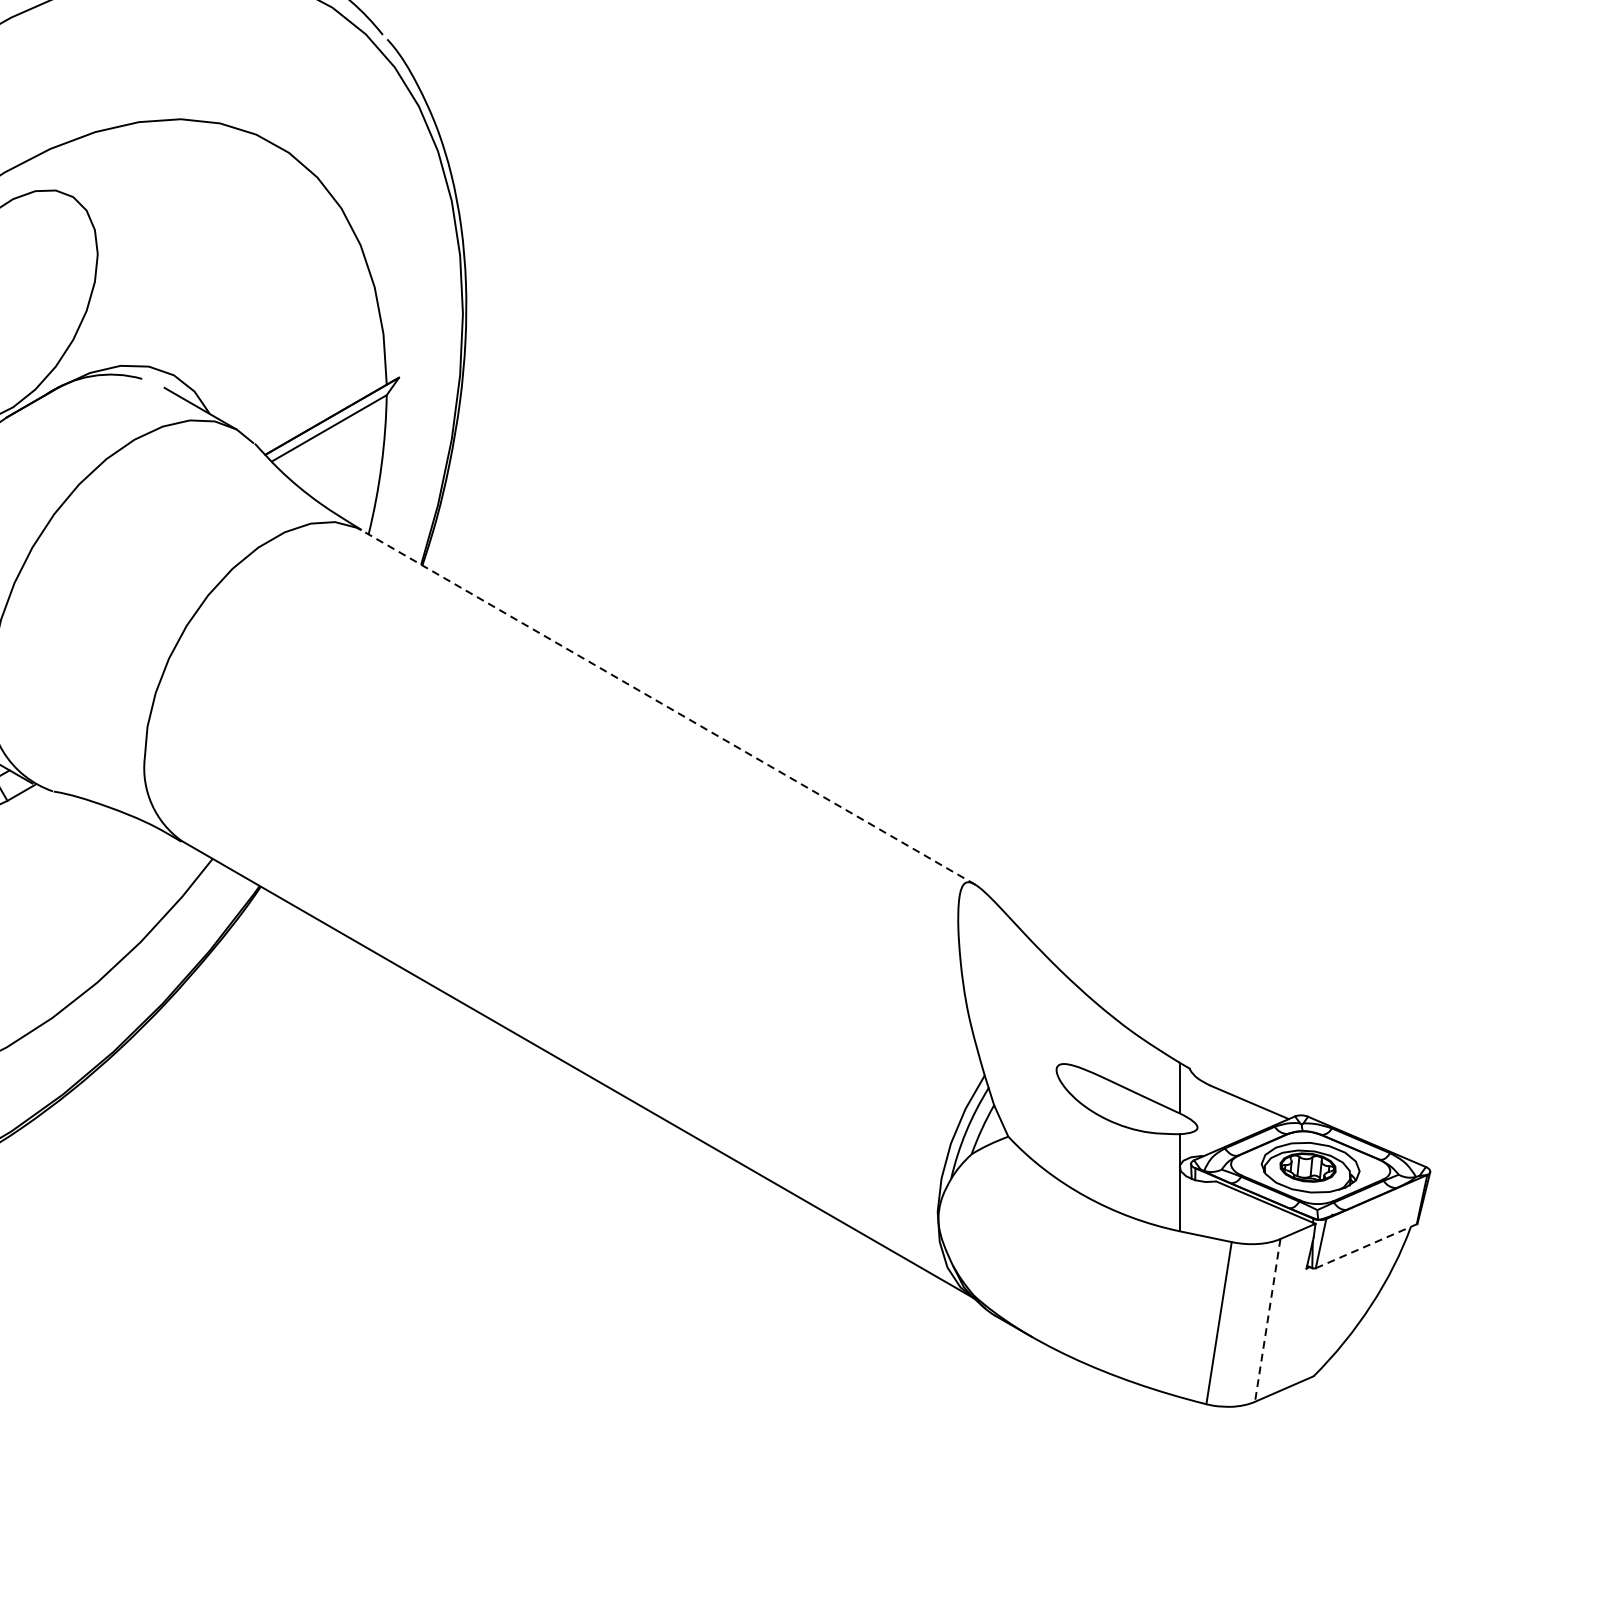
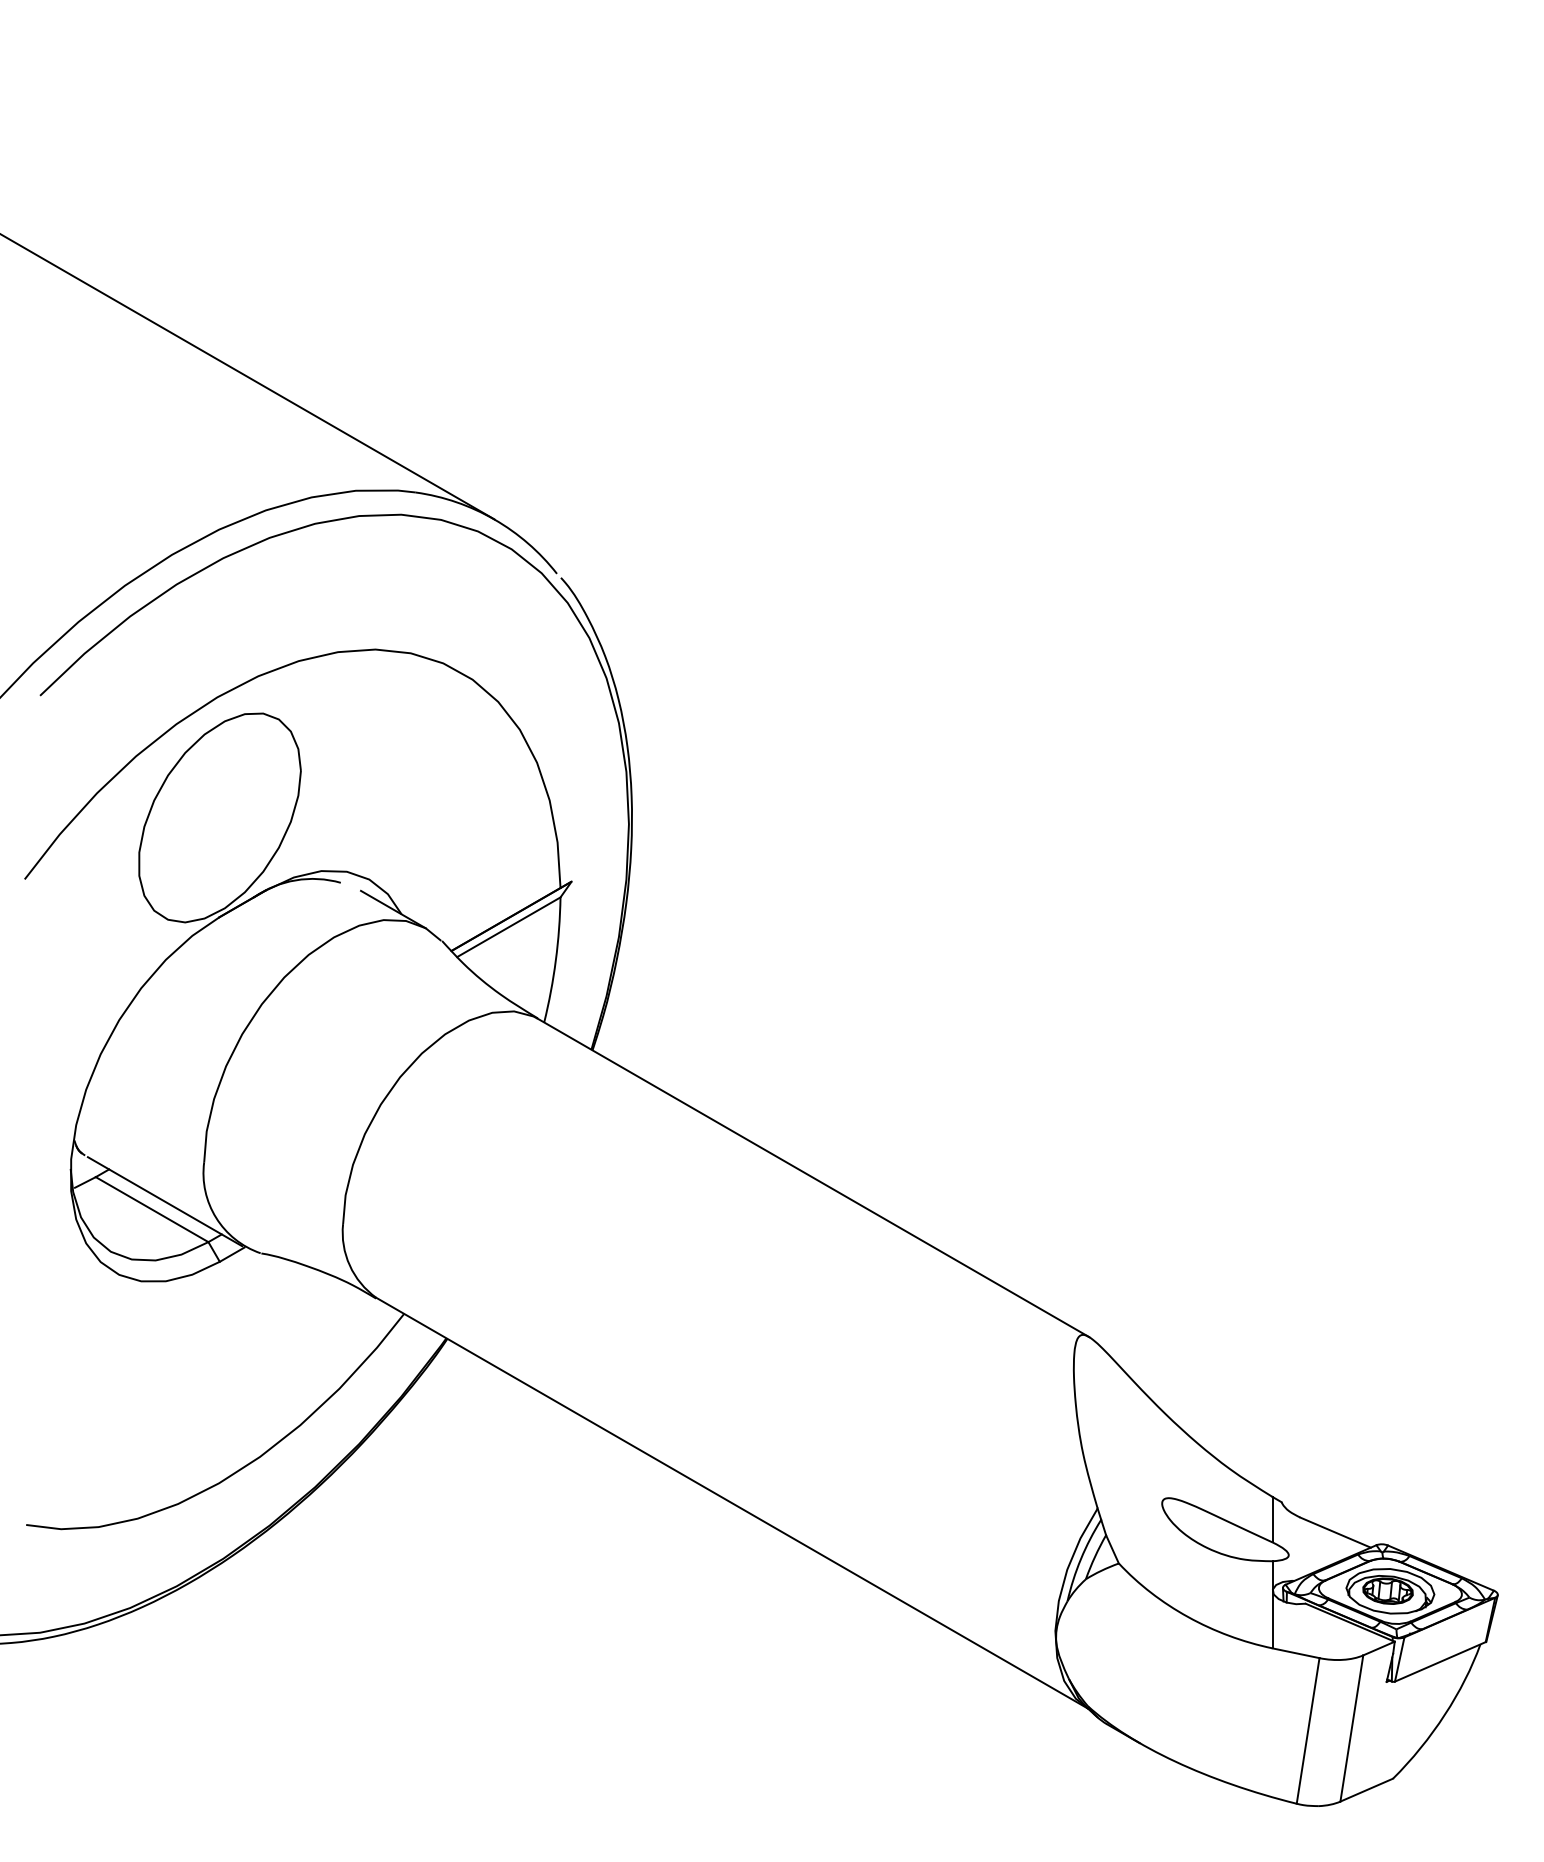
line: (668, 707) -> (813, 1177), dashed -> solid
line: (1366, 1245) -> (1440, 1661), dashed -> solid
line: (1267, 1320) -> (1351, 1728), dashed -> solid

